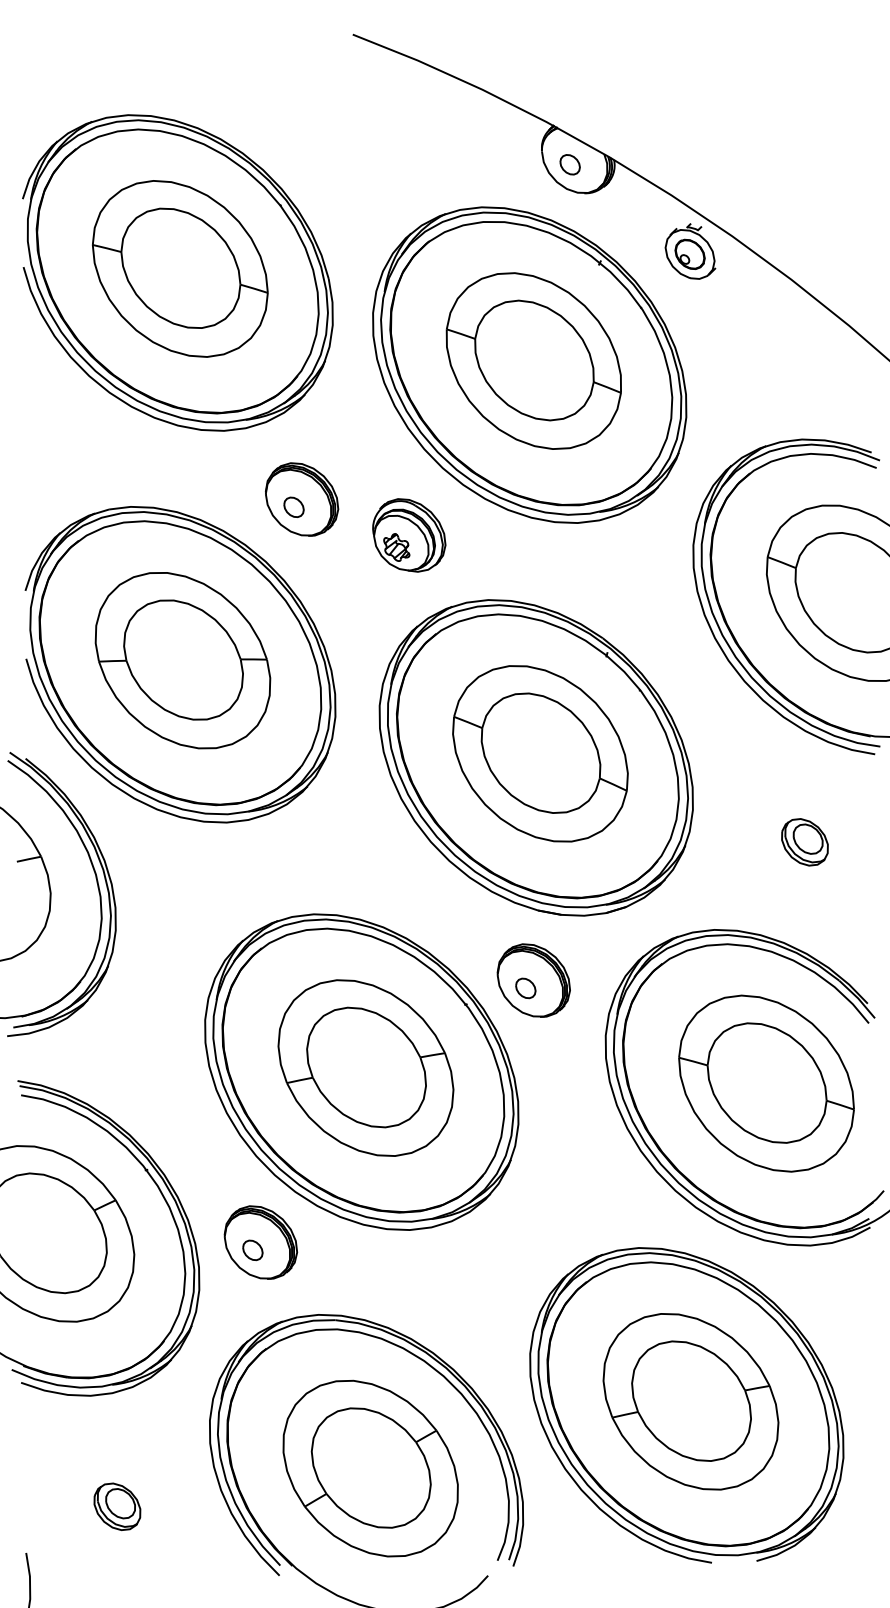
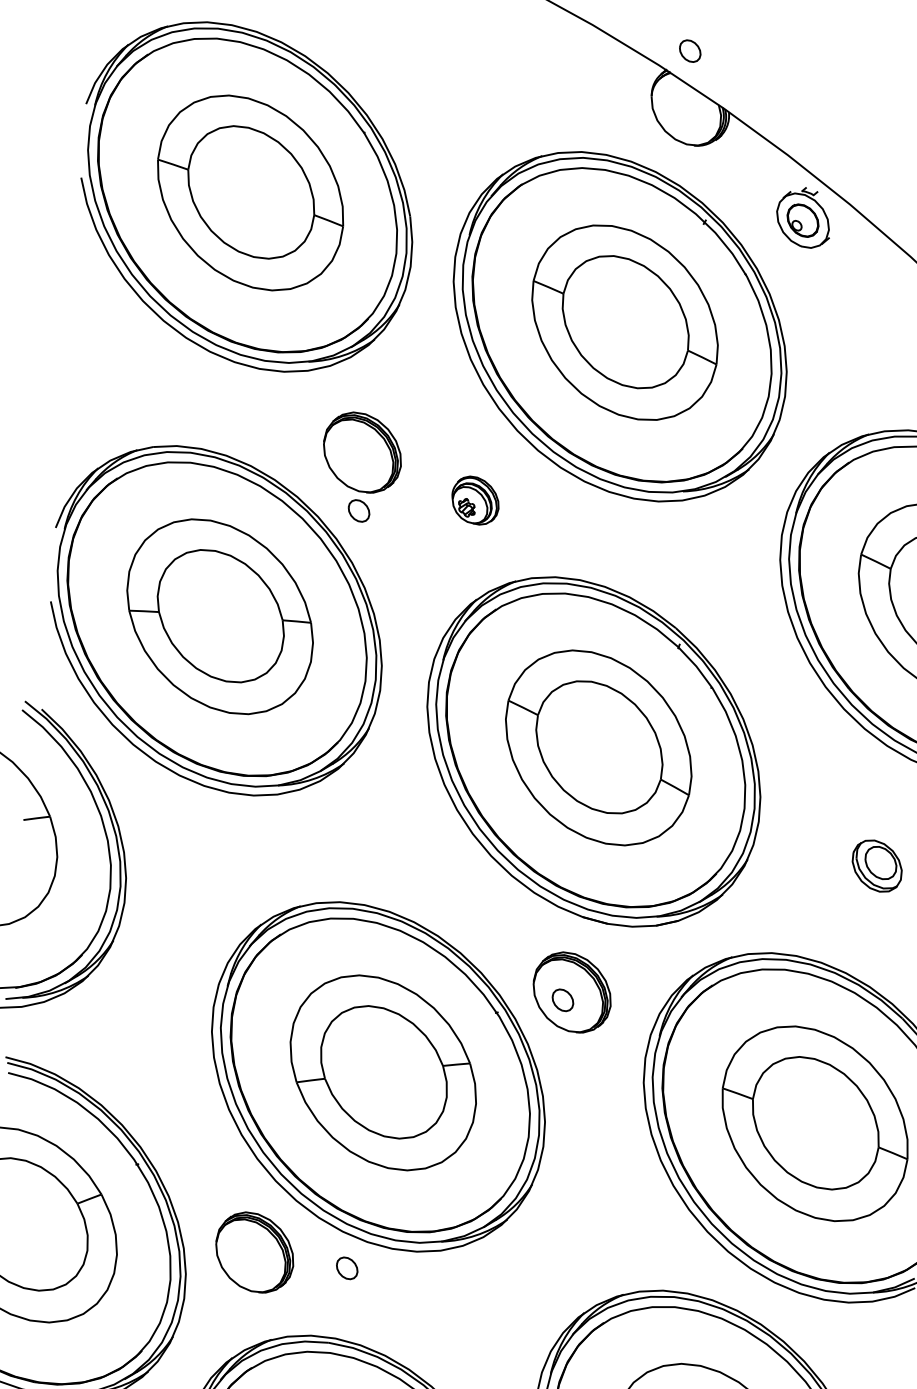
part: (569, 164) -> (689, 50), moved
part: (293, 506) -> (358, 509), moved
part: (409, 535) -> (475, 500), size x0.6
part: (252, 1250) -> (346, 1268), moved

